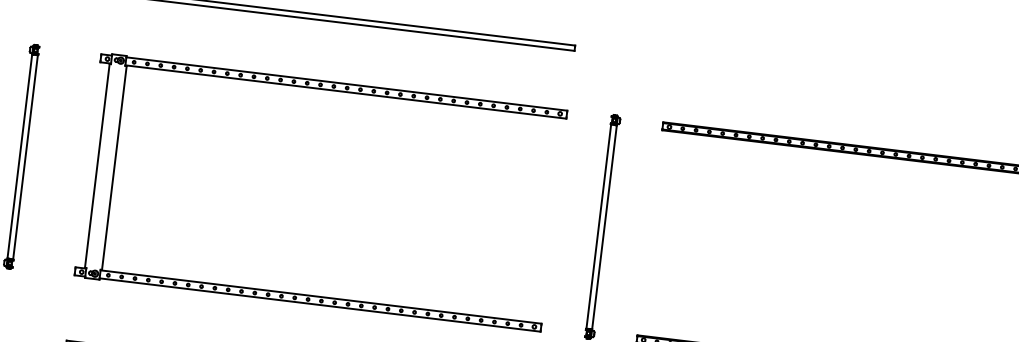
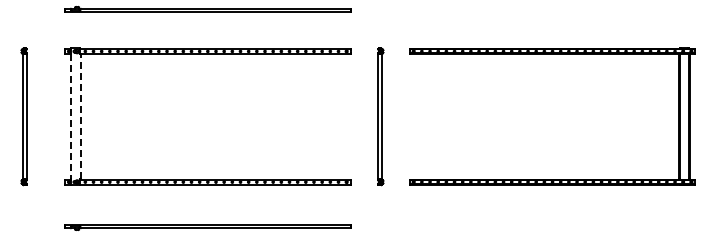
line: (97, 165) -> (70, 116), solid -> dashed
line: (115, 167) -> (81, 116), solid -> dashed

